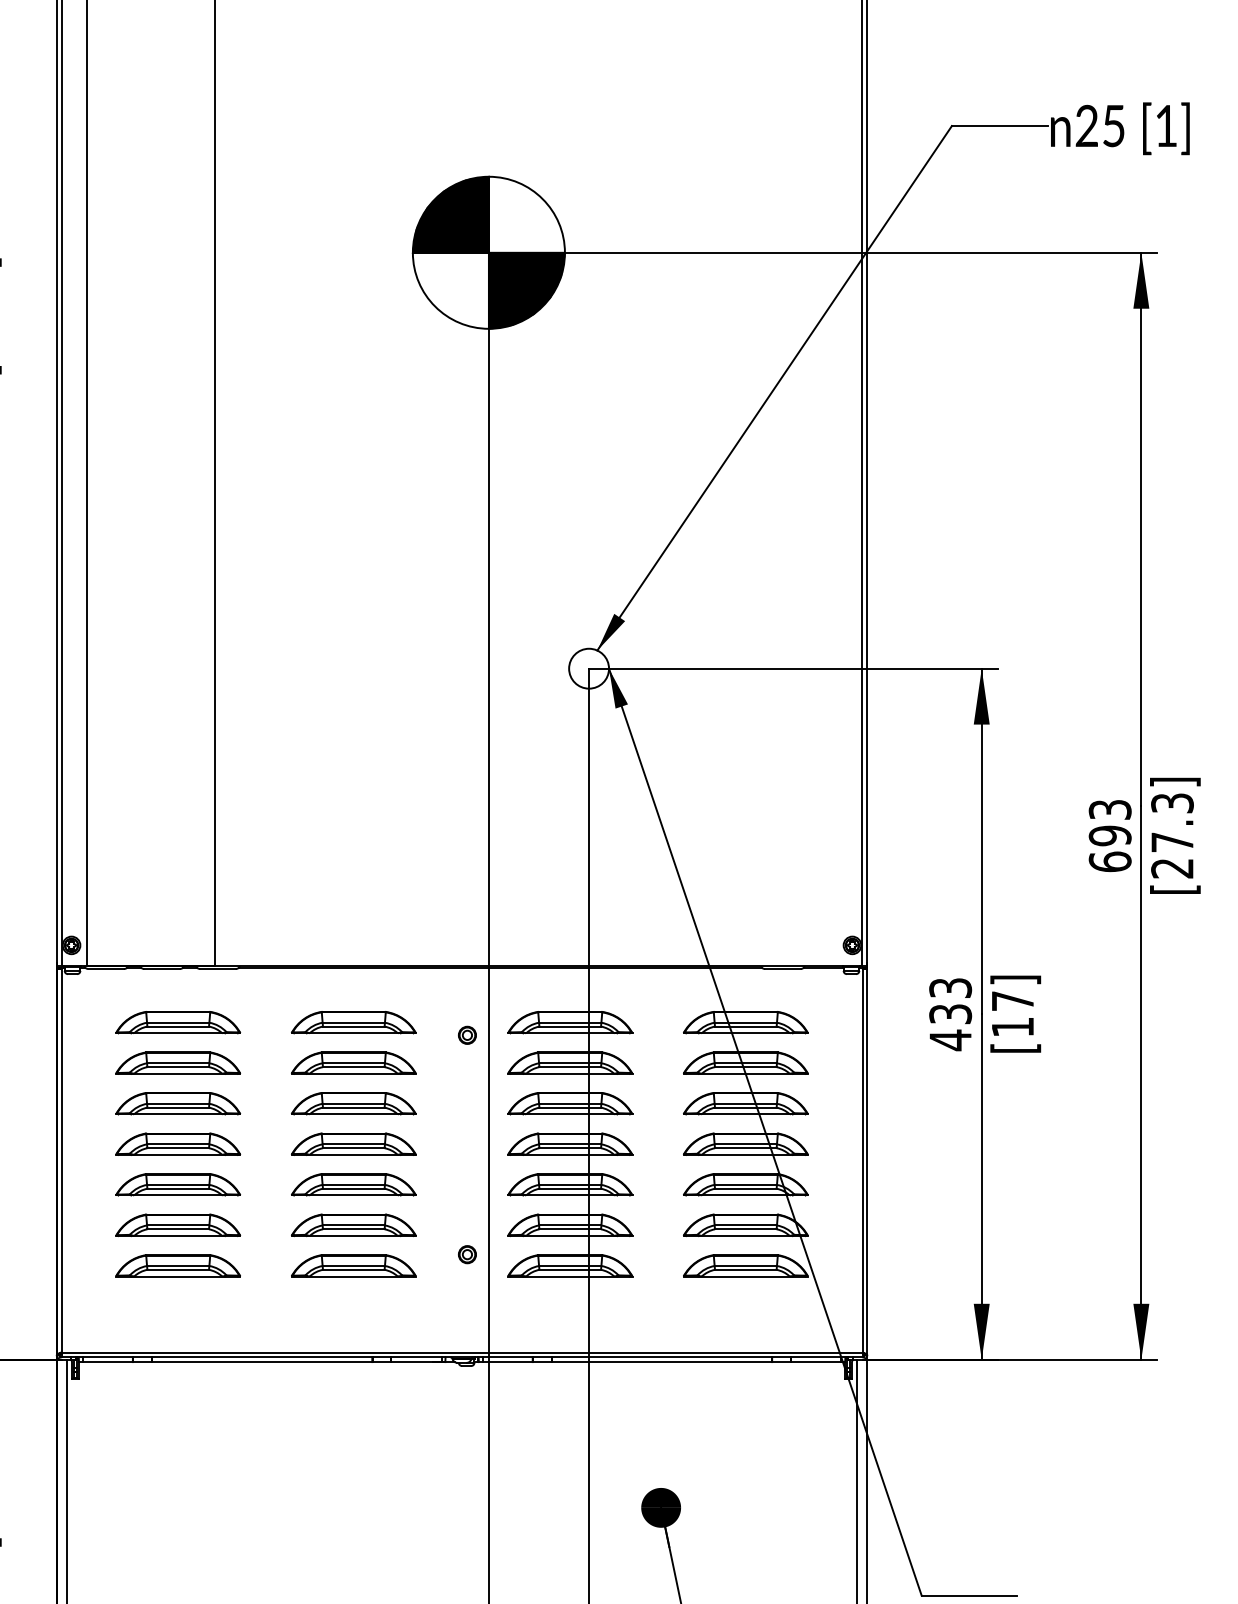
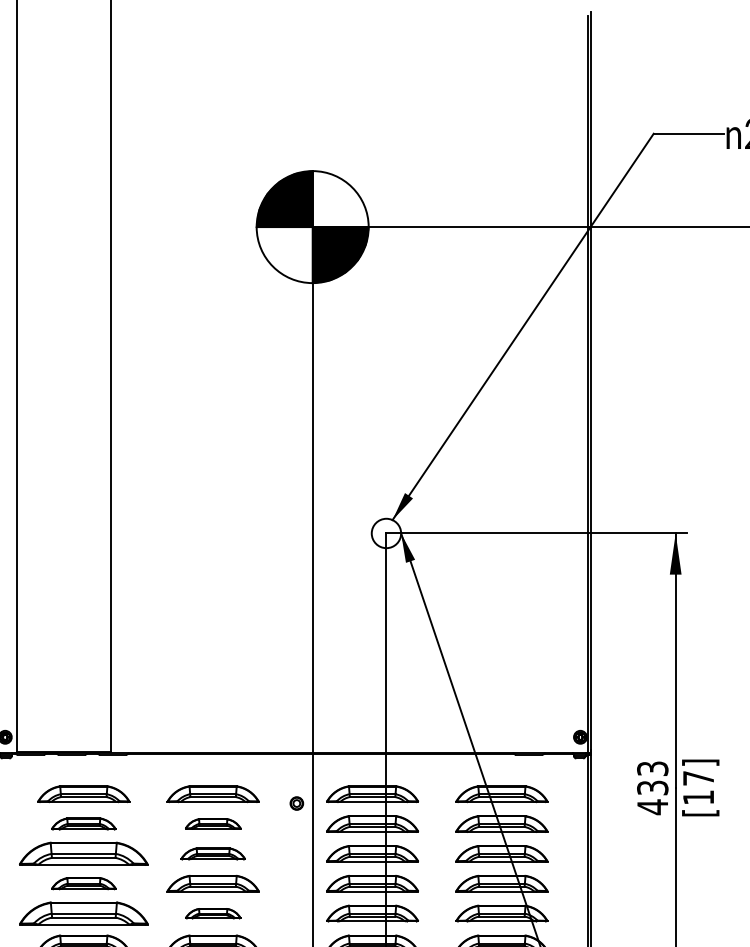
part: (177, 1062) -> (83, 823), size x0.7
part: (353, 1062) -> (212, 823), size x0.6
part: (178, 1103) -> (84, 853), size x1.4
part: (353, 1103) -> (212, 853), size x0.7
part: (178, 1143) -> (84, 883), size x0.7
part: (177, 1184) -> (83, 913), size x1.4
part: (353, 1184) -> (212, 913), size x0.6

